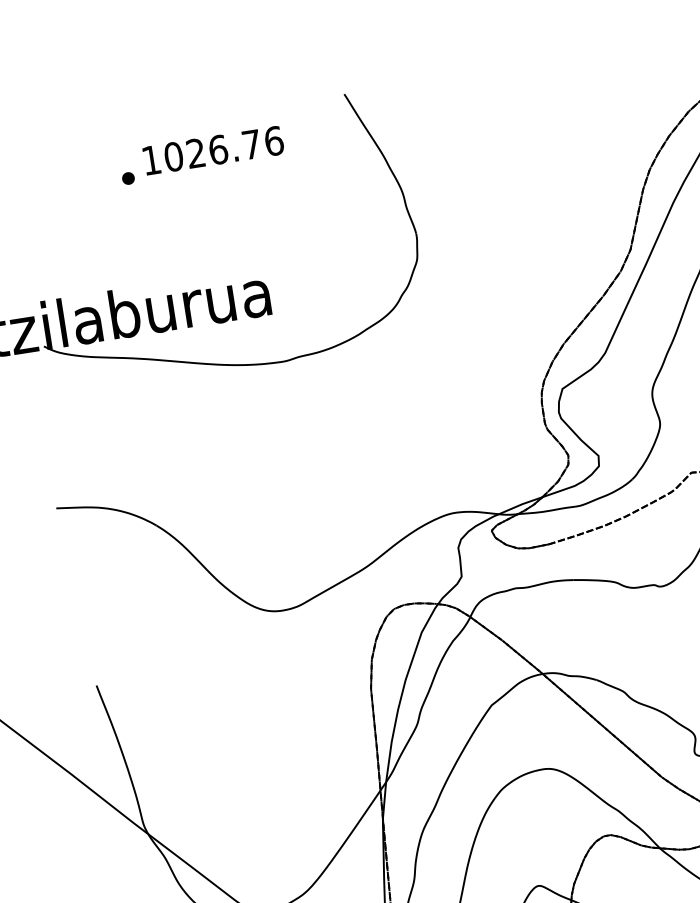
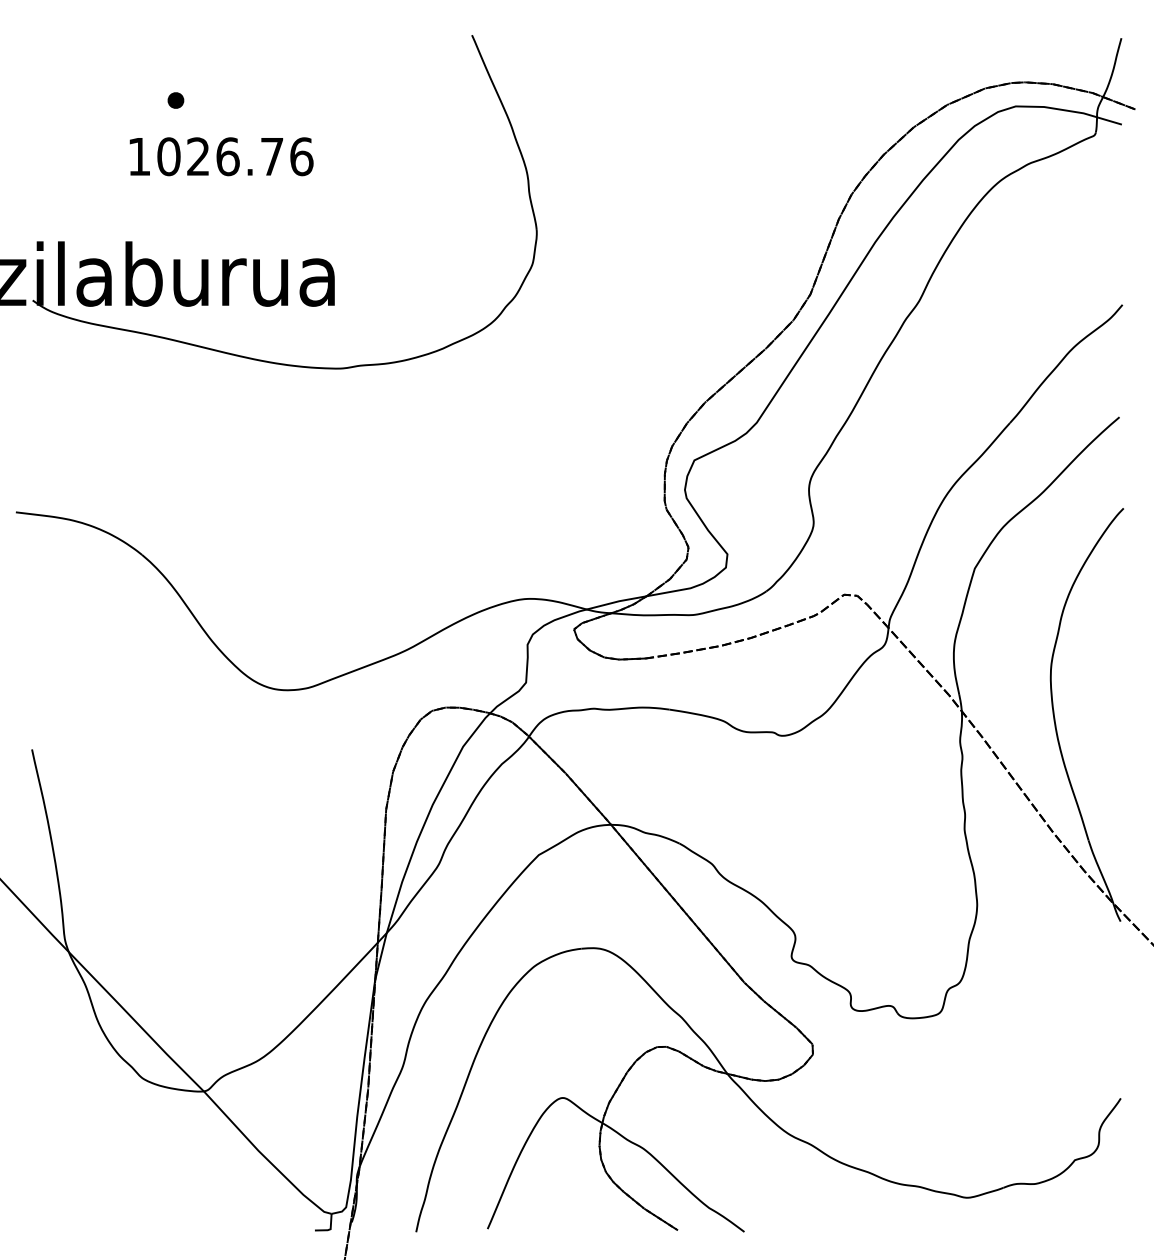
text: (213, 150) -> (221, 156), moved

